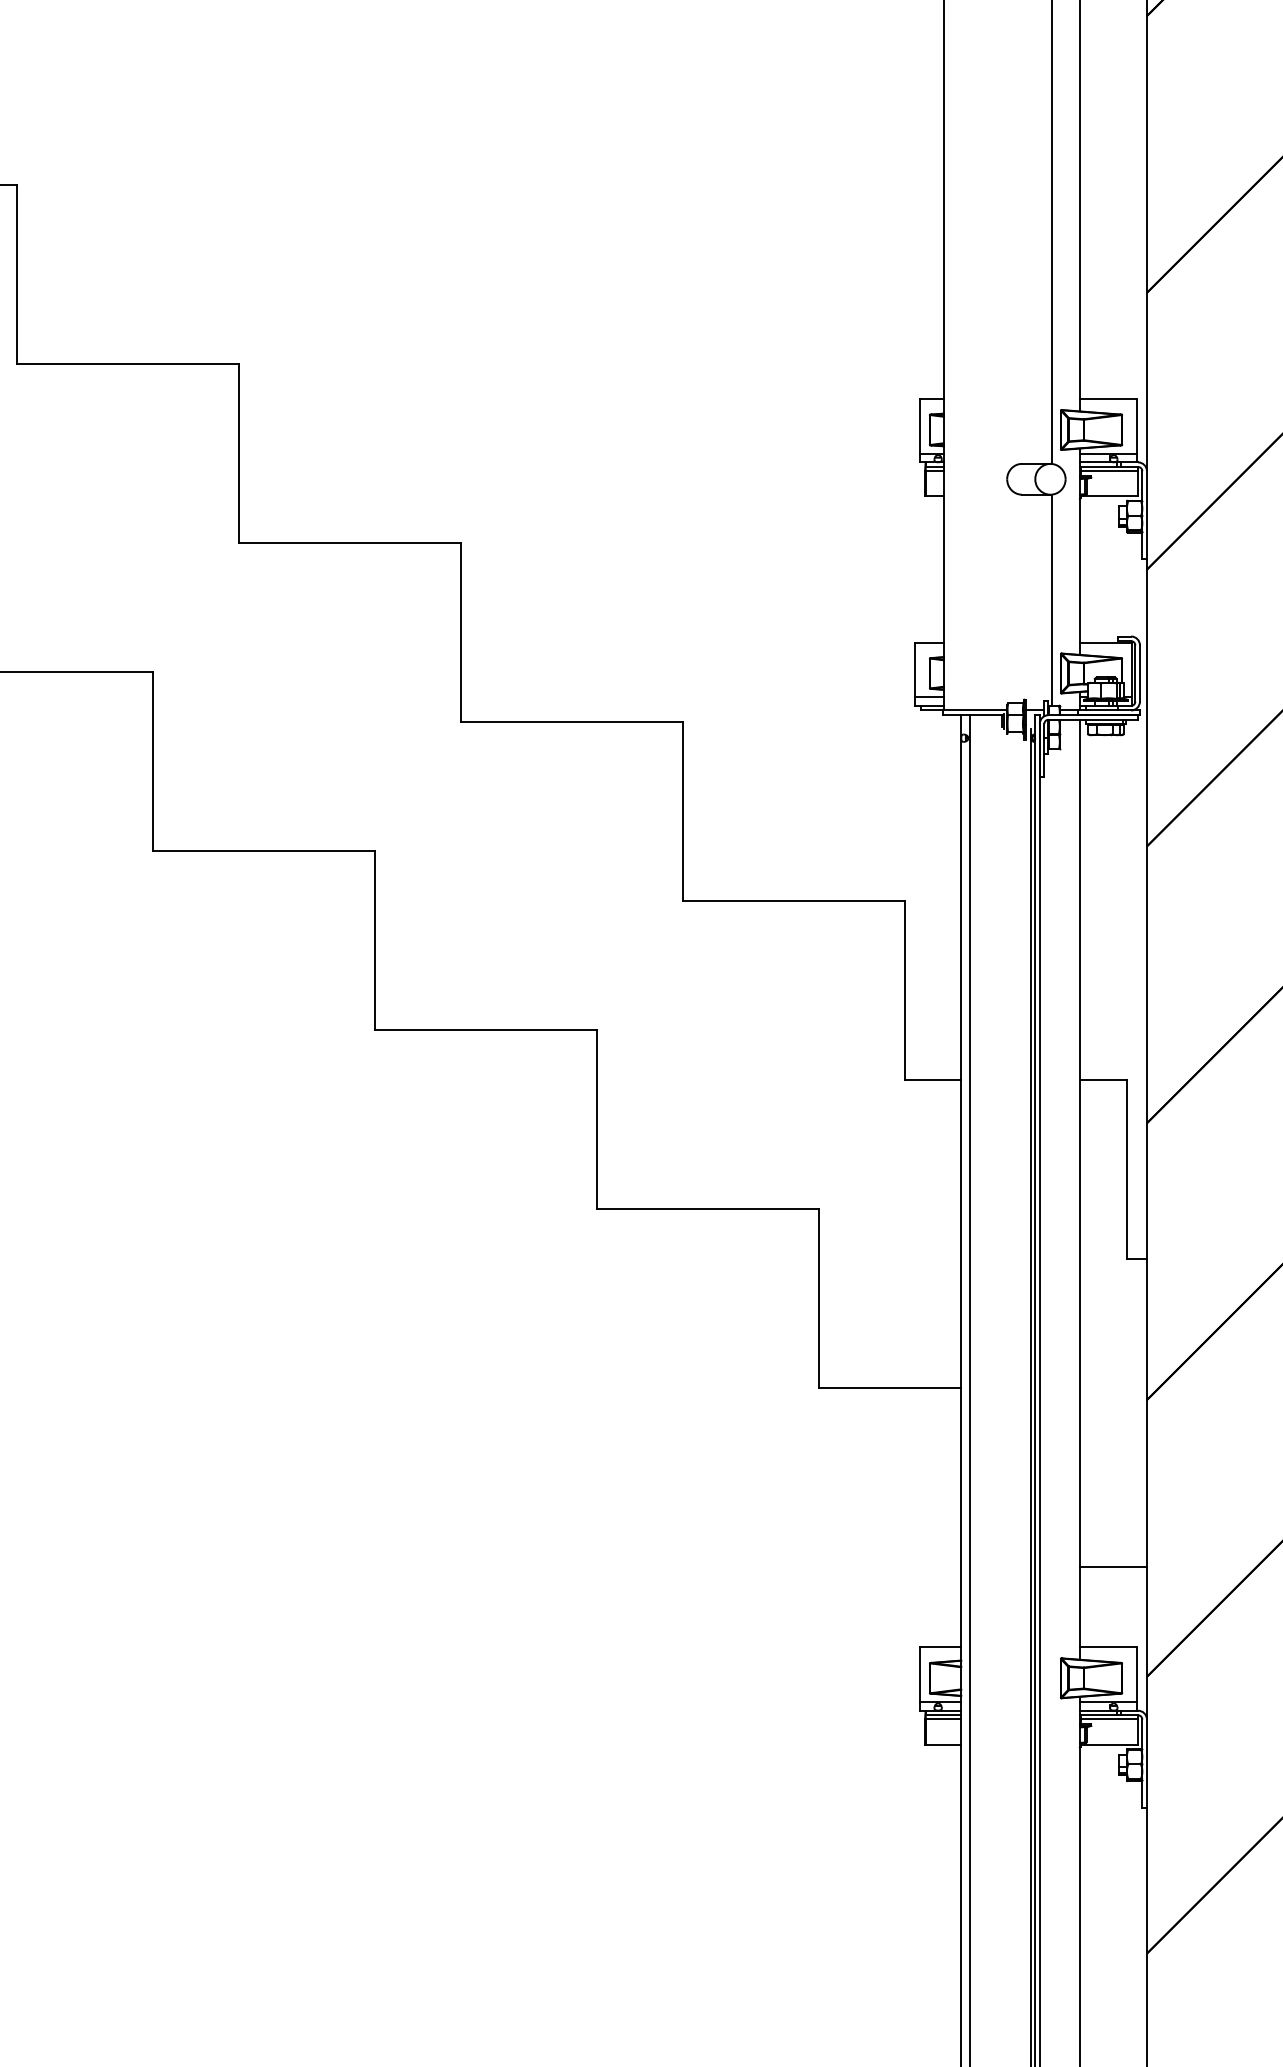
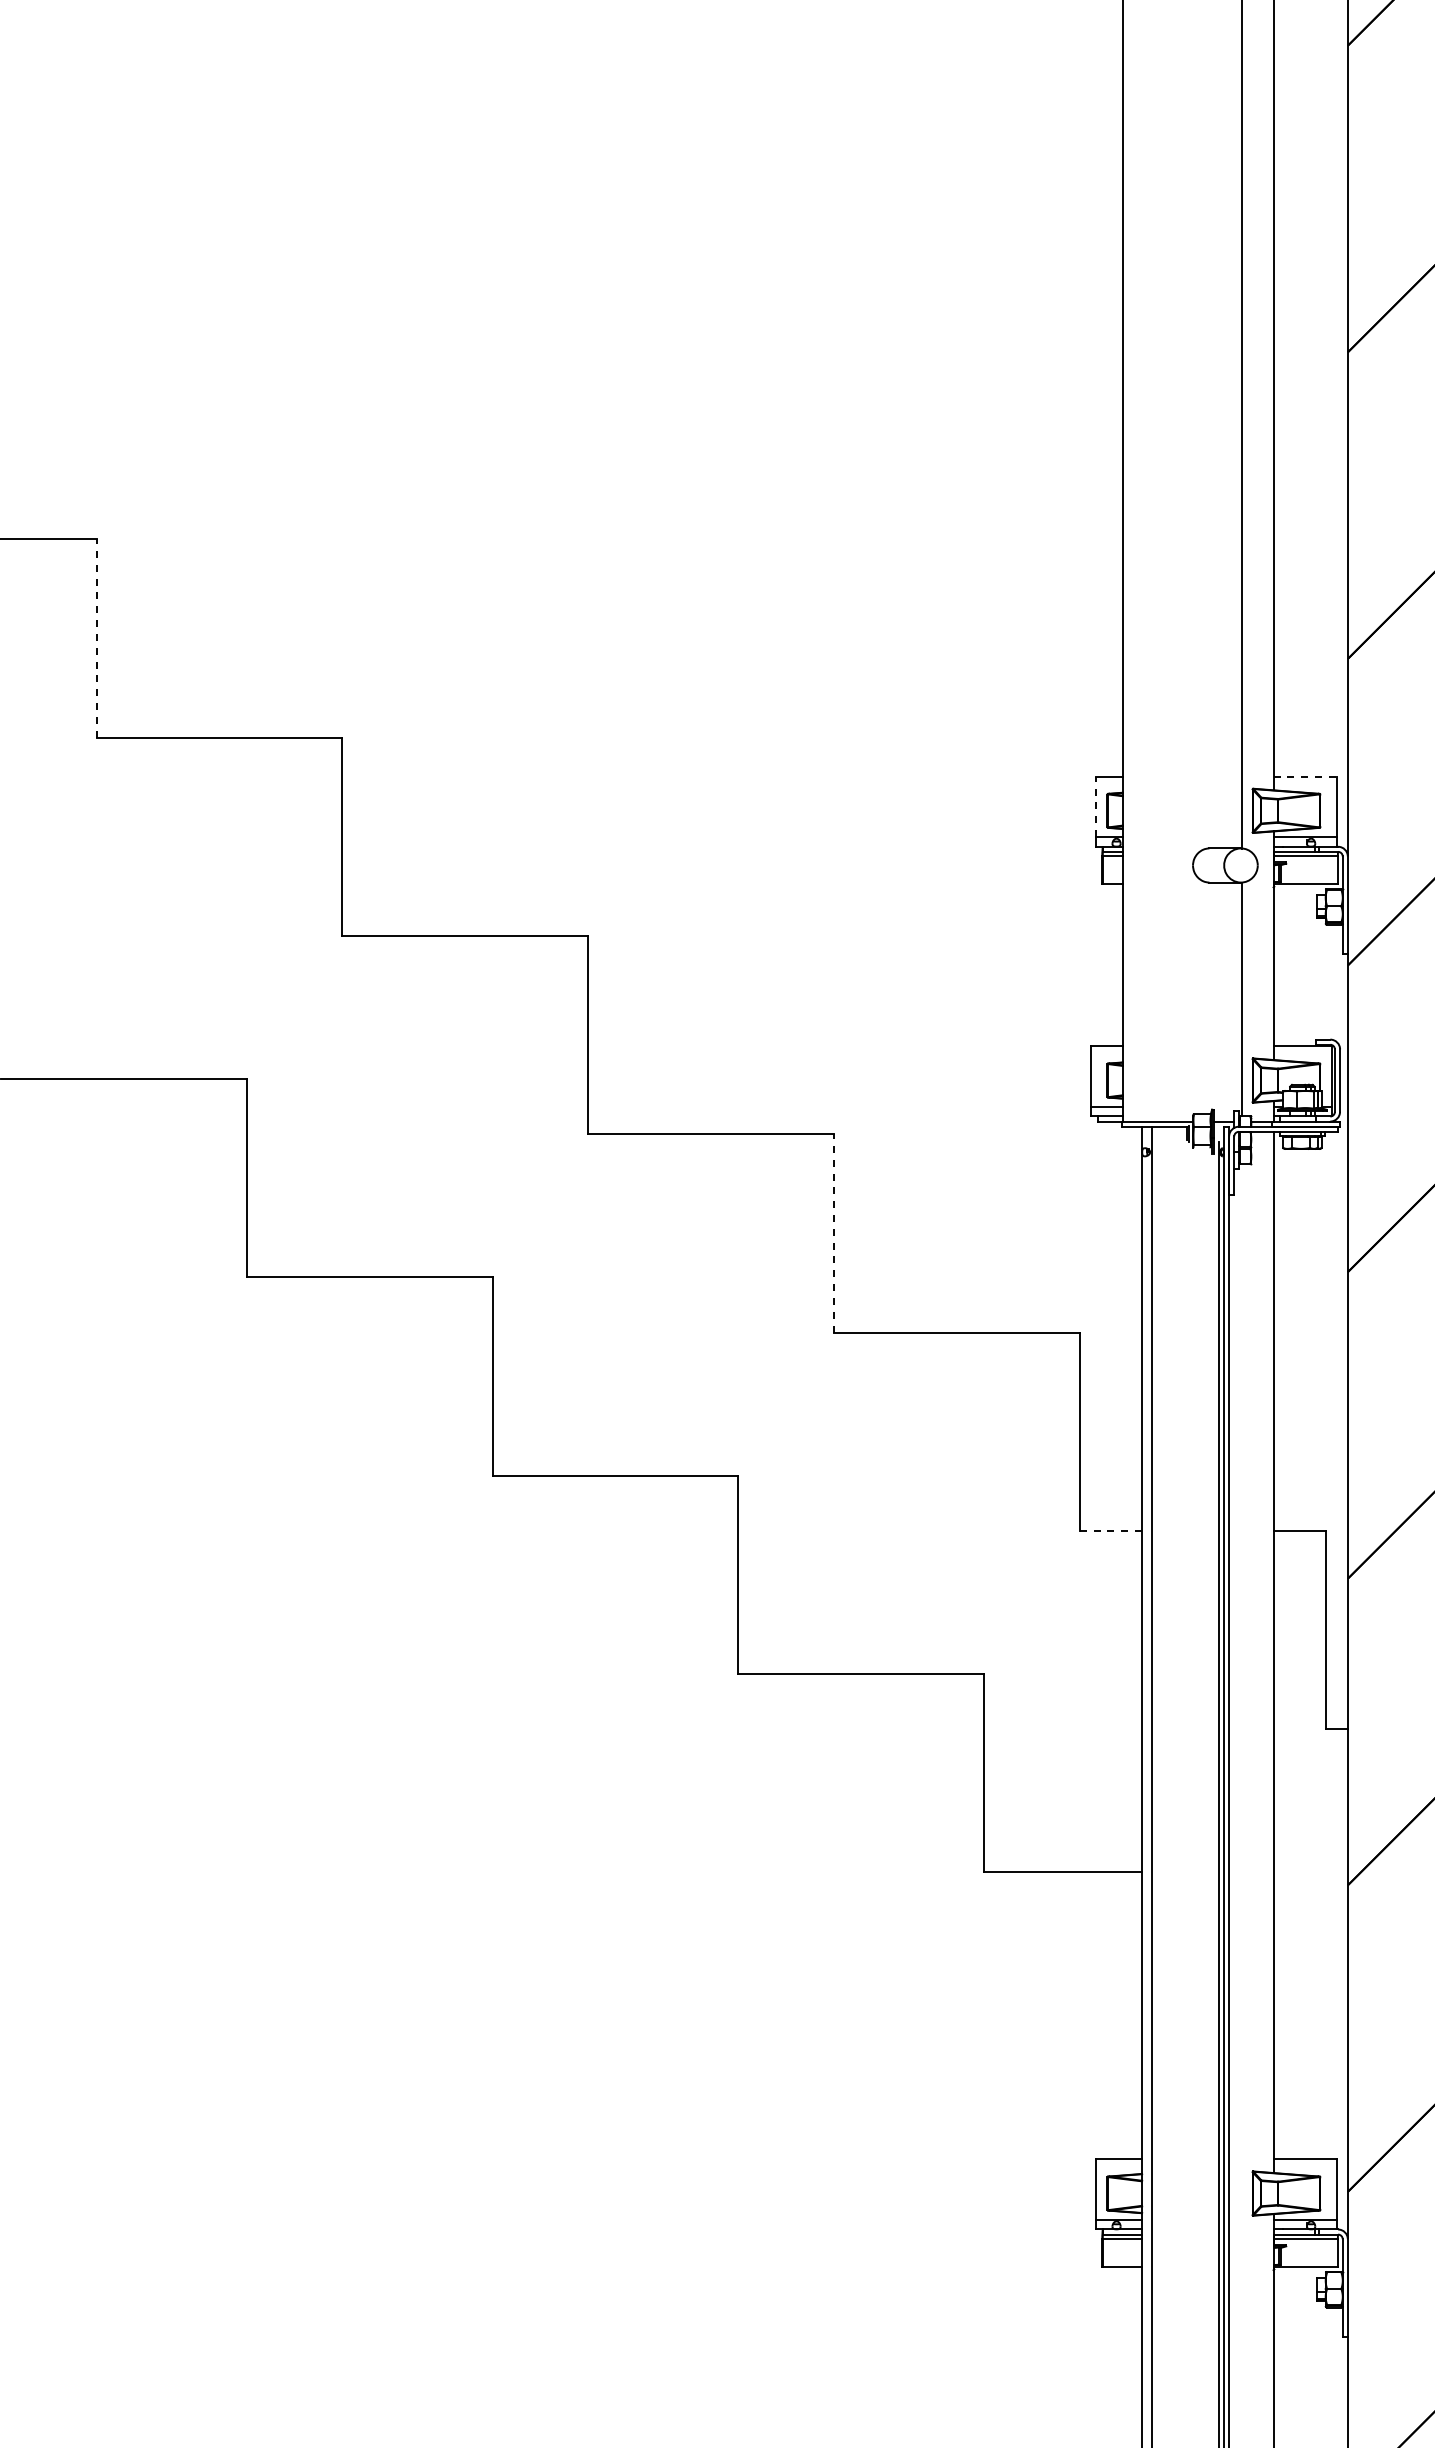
line: (17, 274) -> (96, 638), solid -> dashed
line: (1108, 398) -> (1305, 776), solid -> dashed
line: (920, 426) -> (1096, 806), solid -> dashed
line: (683, 810) -> (834, 1232), solid -> dashed
line: (932, 1079) -> (1110, 1530), solid -> dashed
line: (1113, 1567) -> (1310, 2070), removed

